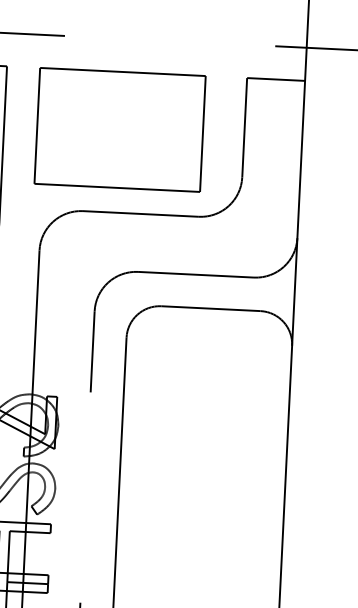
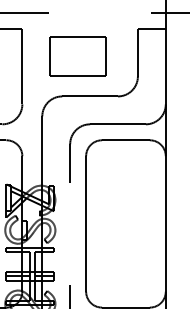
part: (118, 129) -> (77, 56), size x0.7

